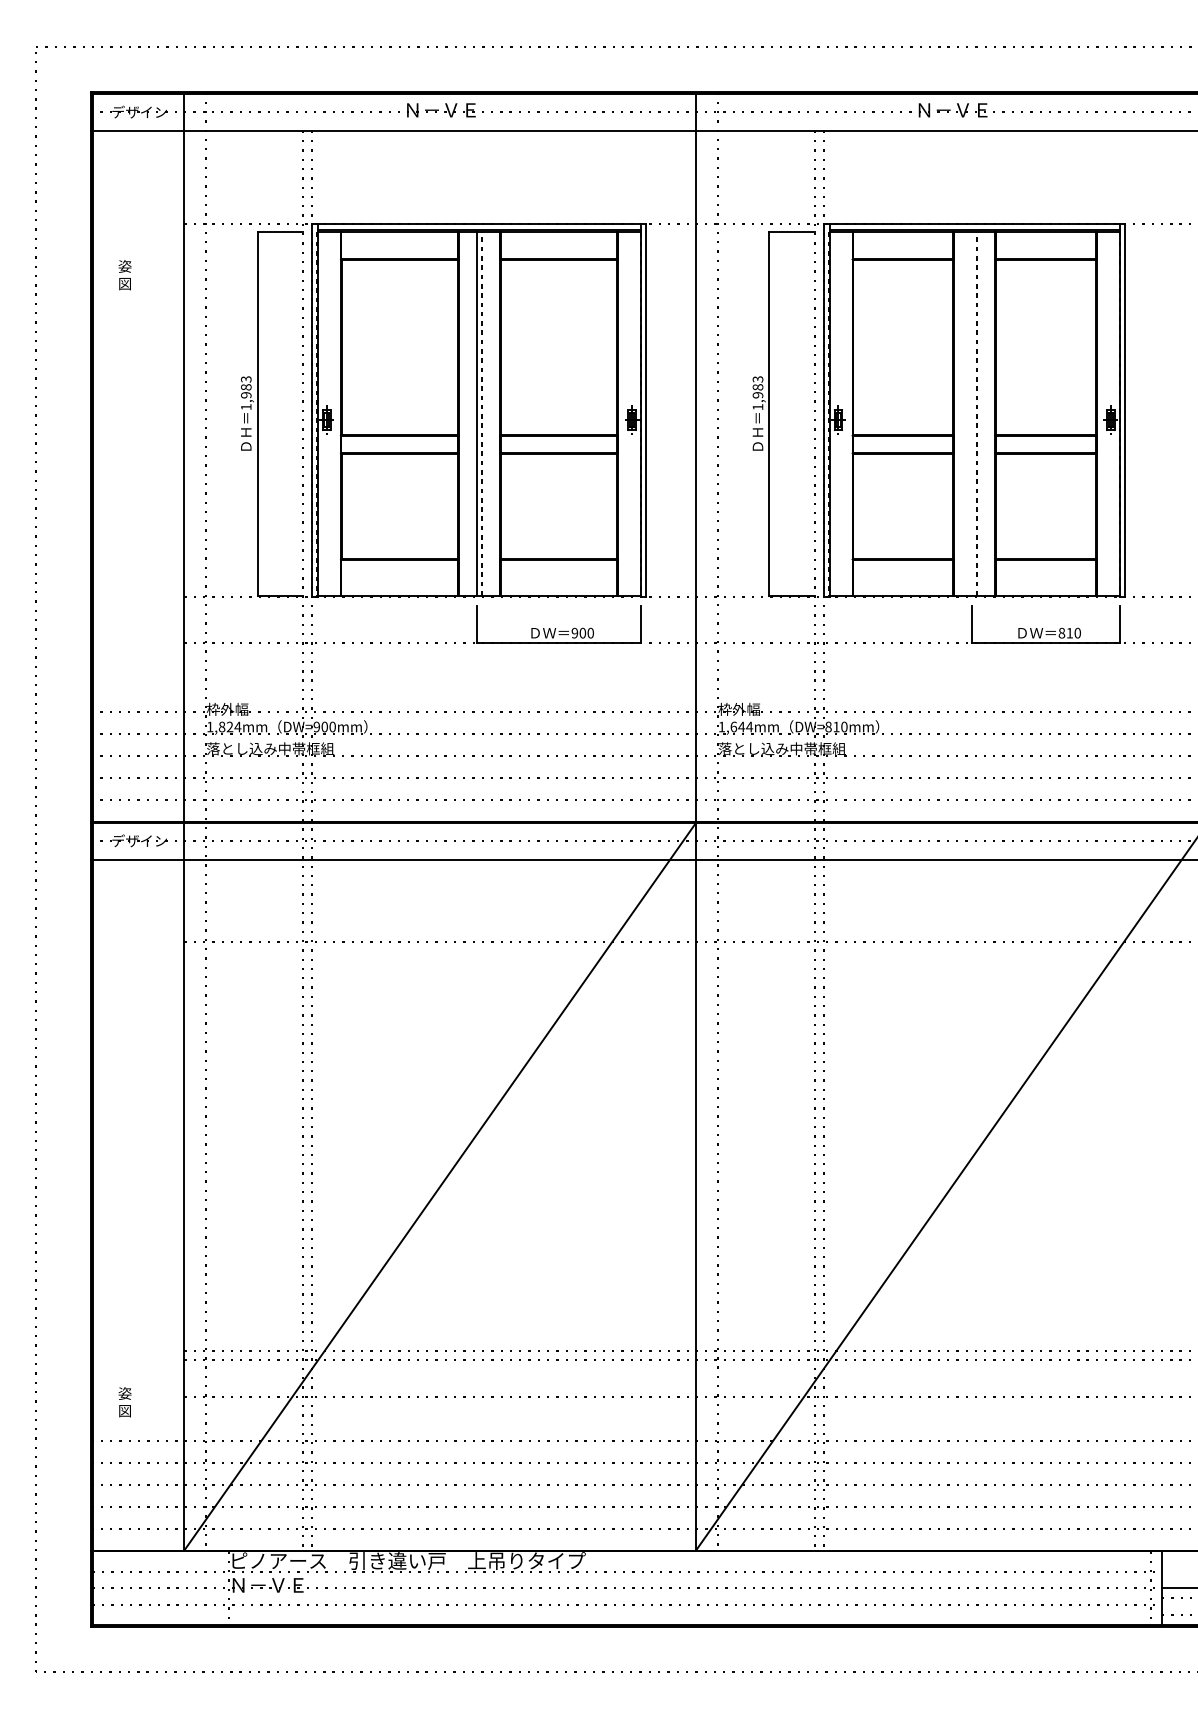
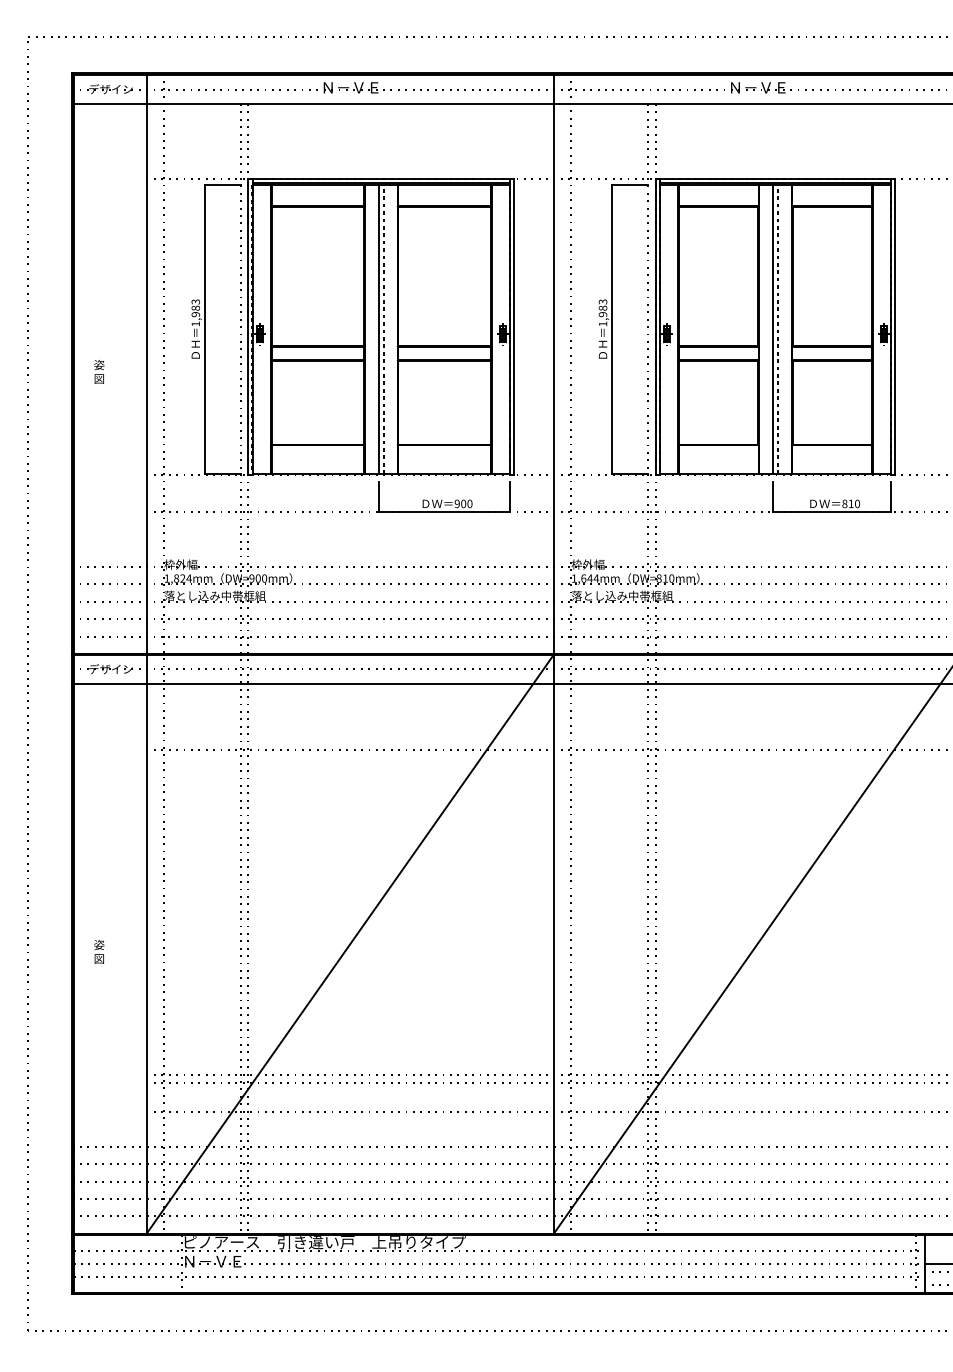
text: (125, 274) -> (99, 371), moved
line: (972, 414) -> (773, 329), added
text: (125, 1401) -> (99, 951), moved

